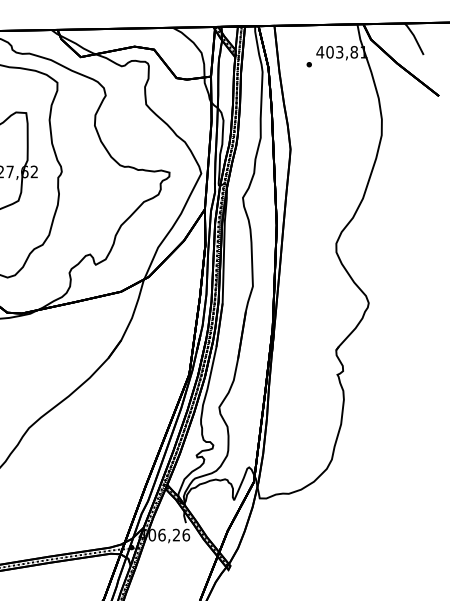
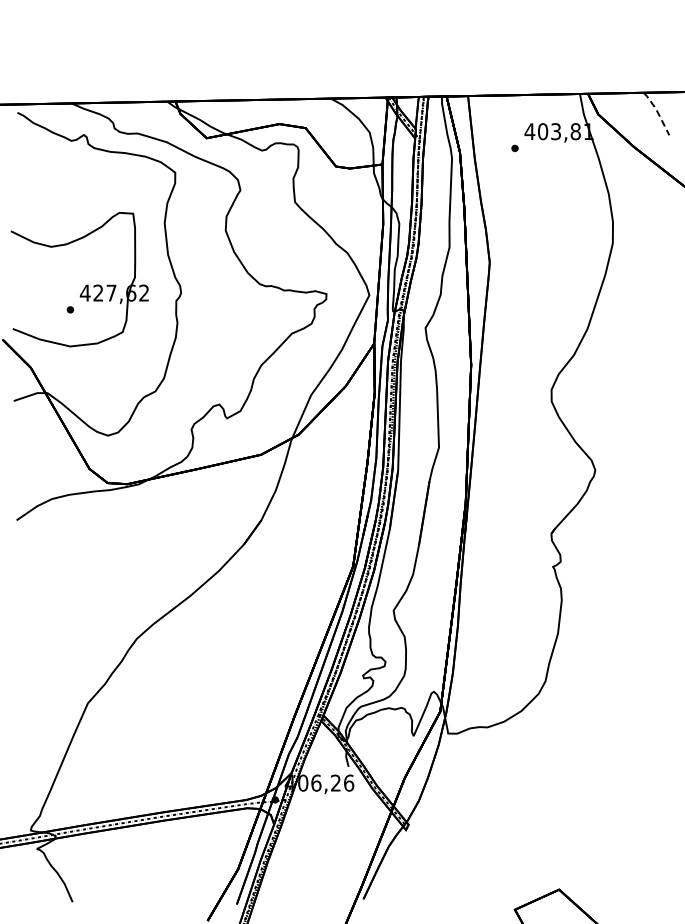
line: (414, 38) -> (657, 112), solid -> dashed

